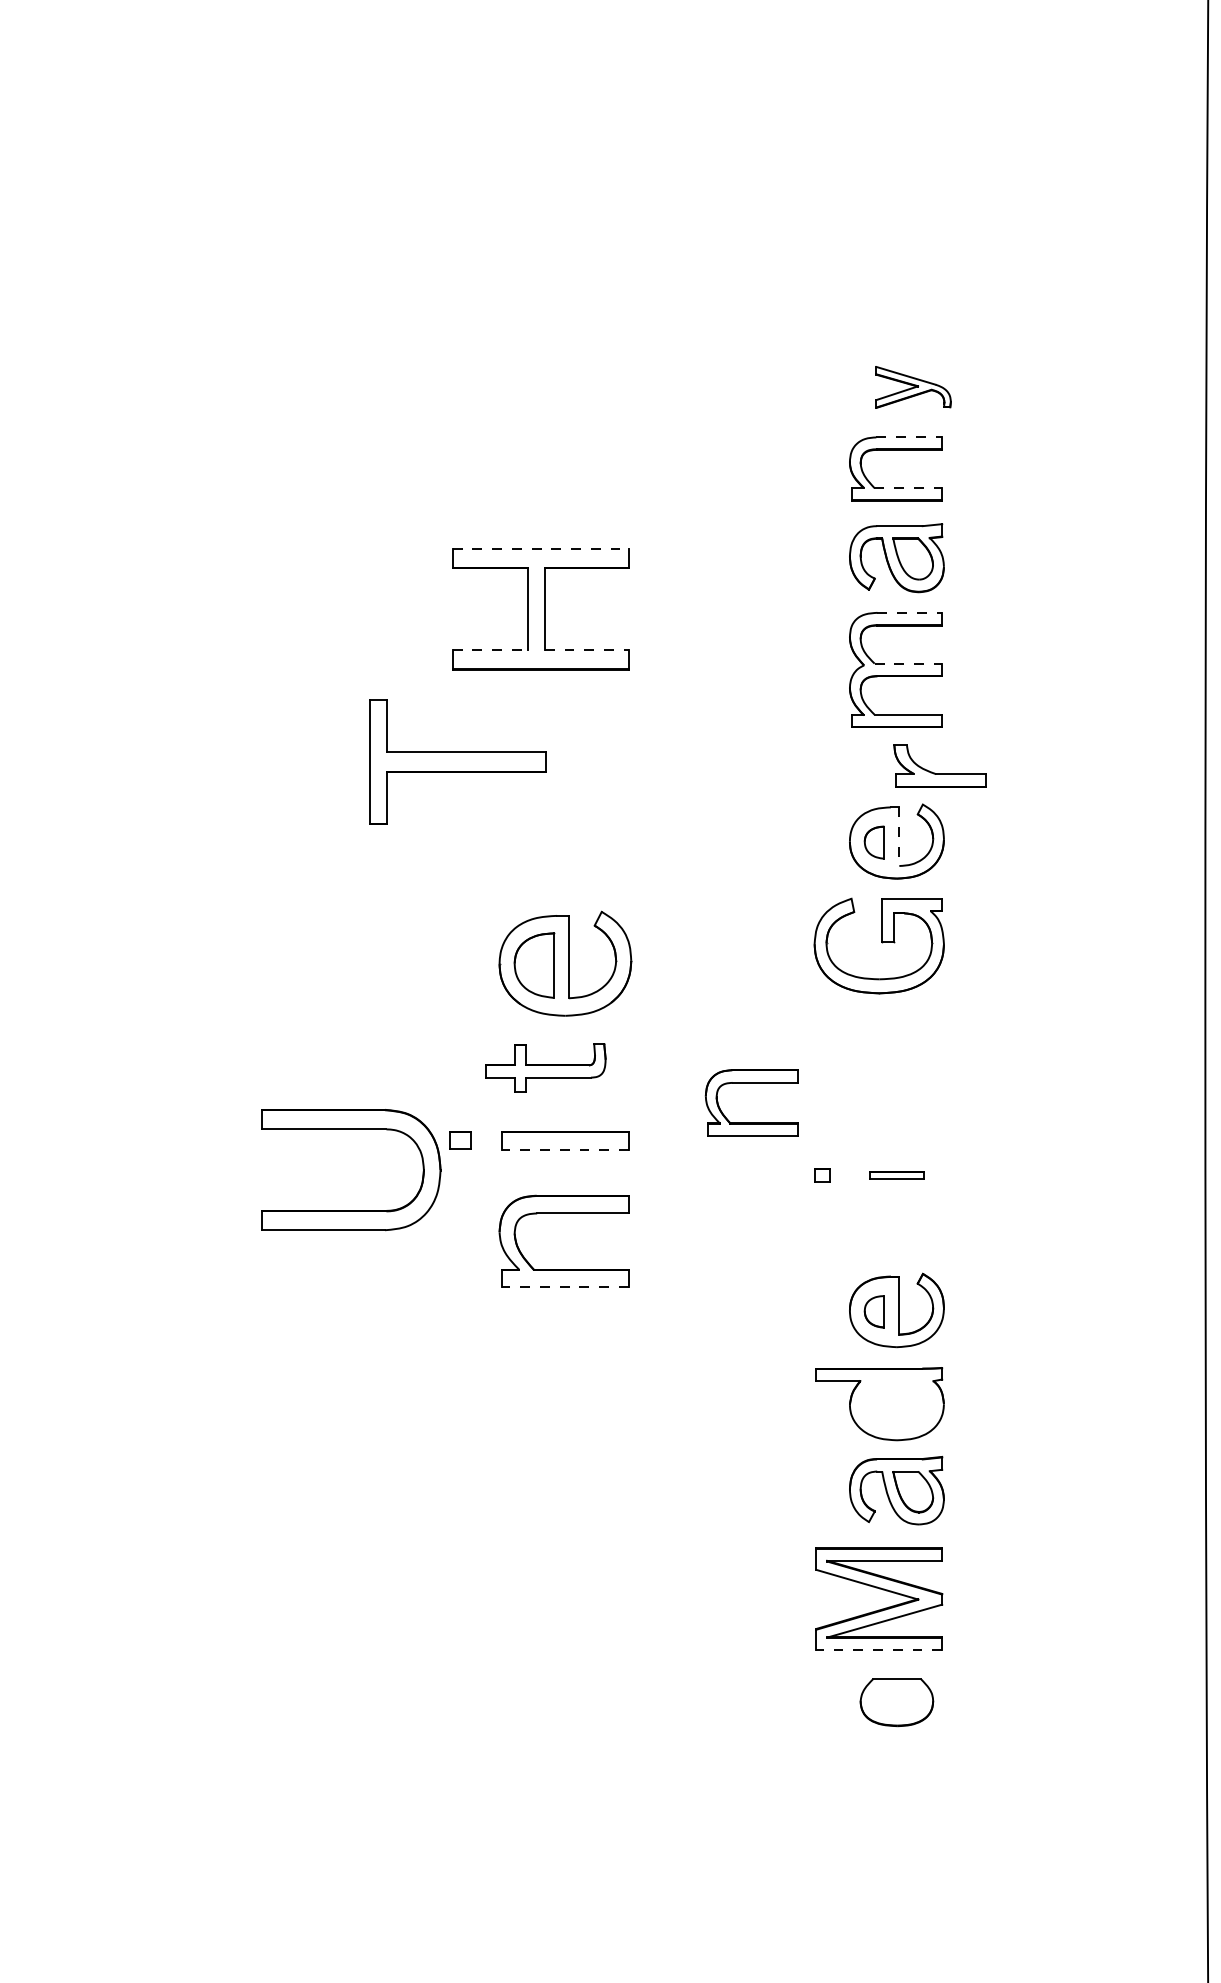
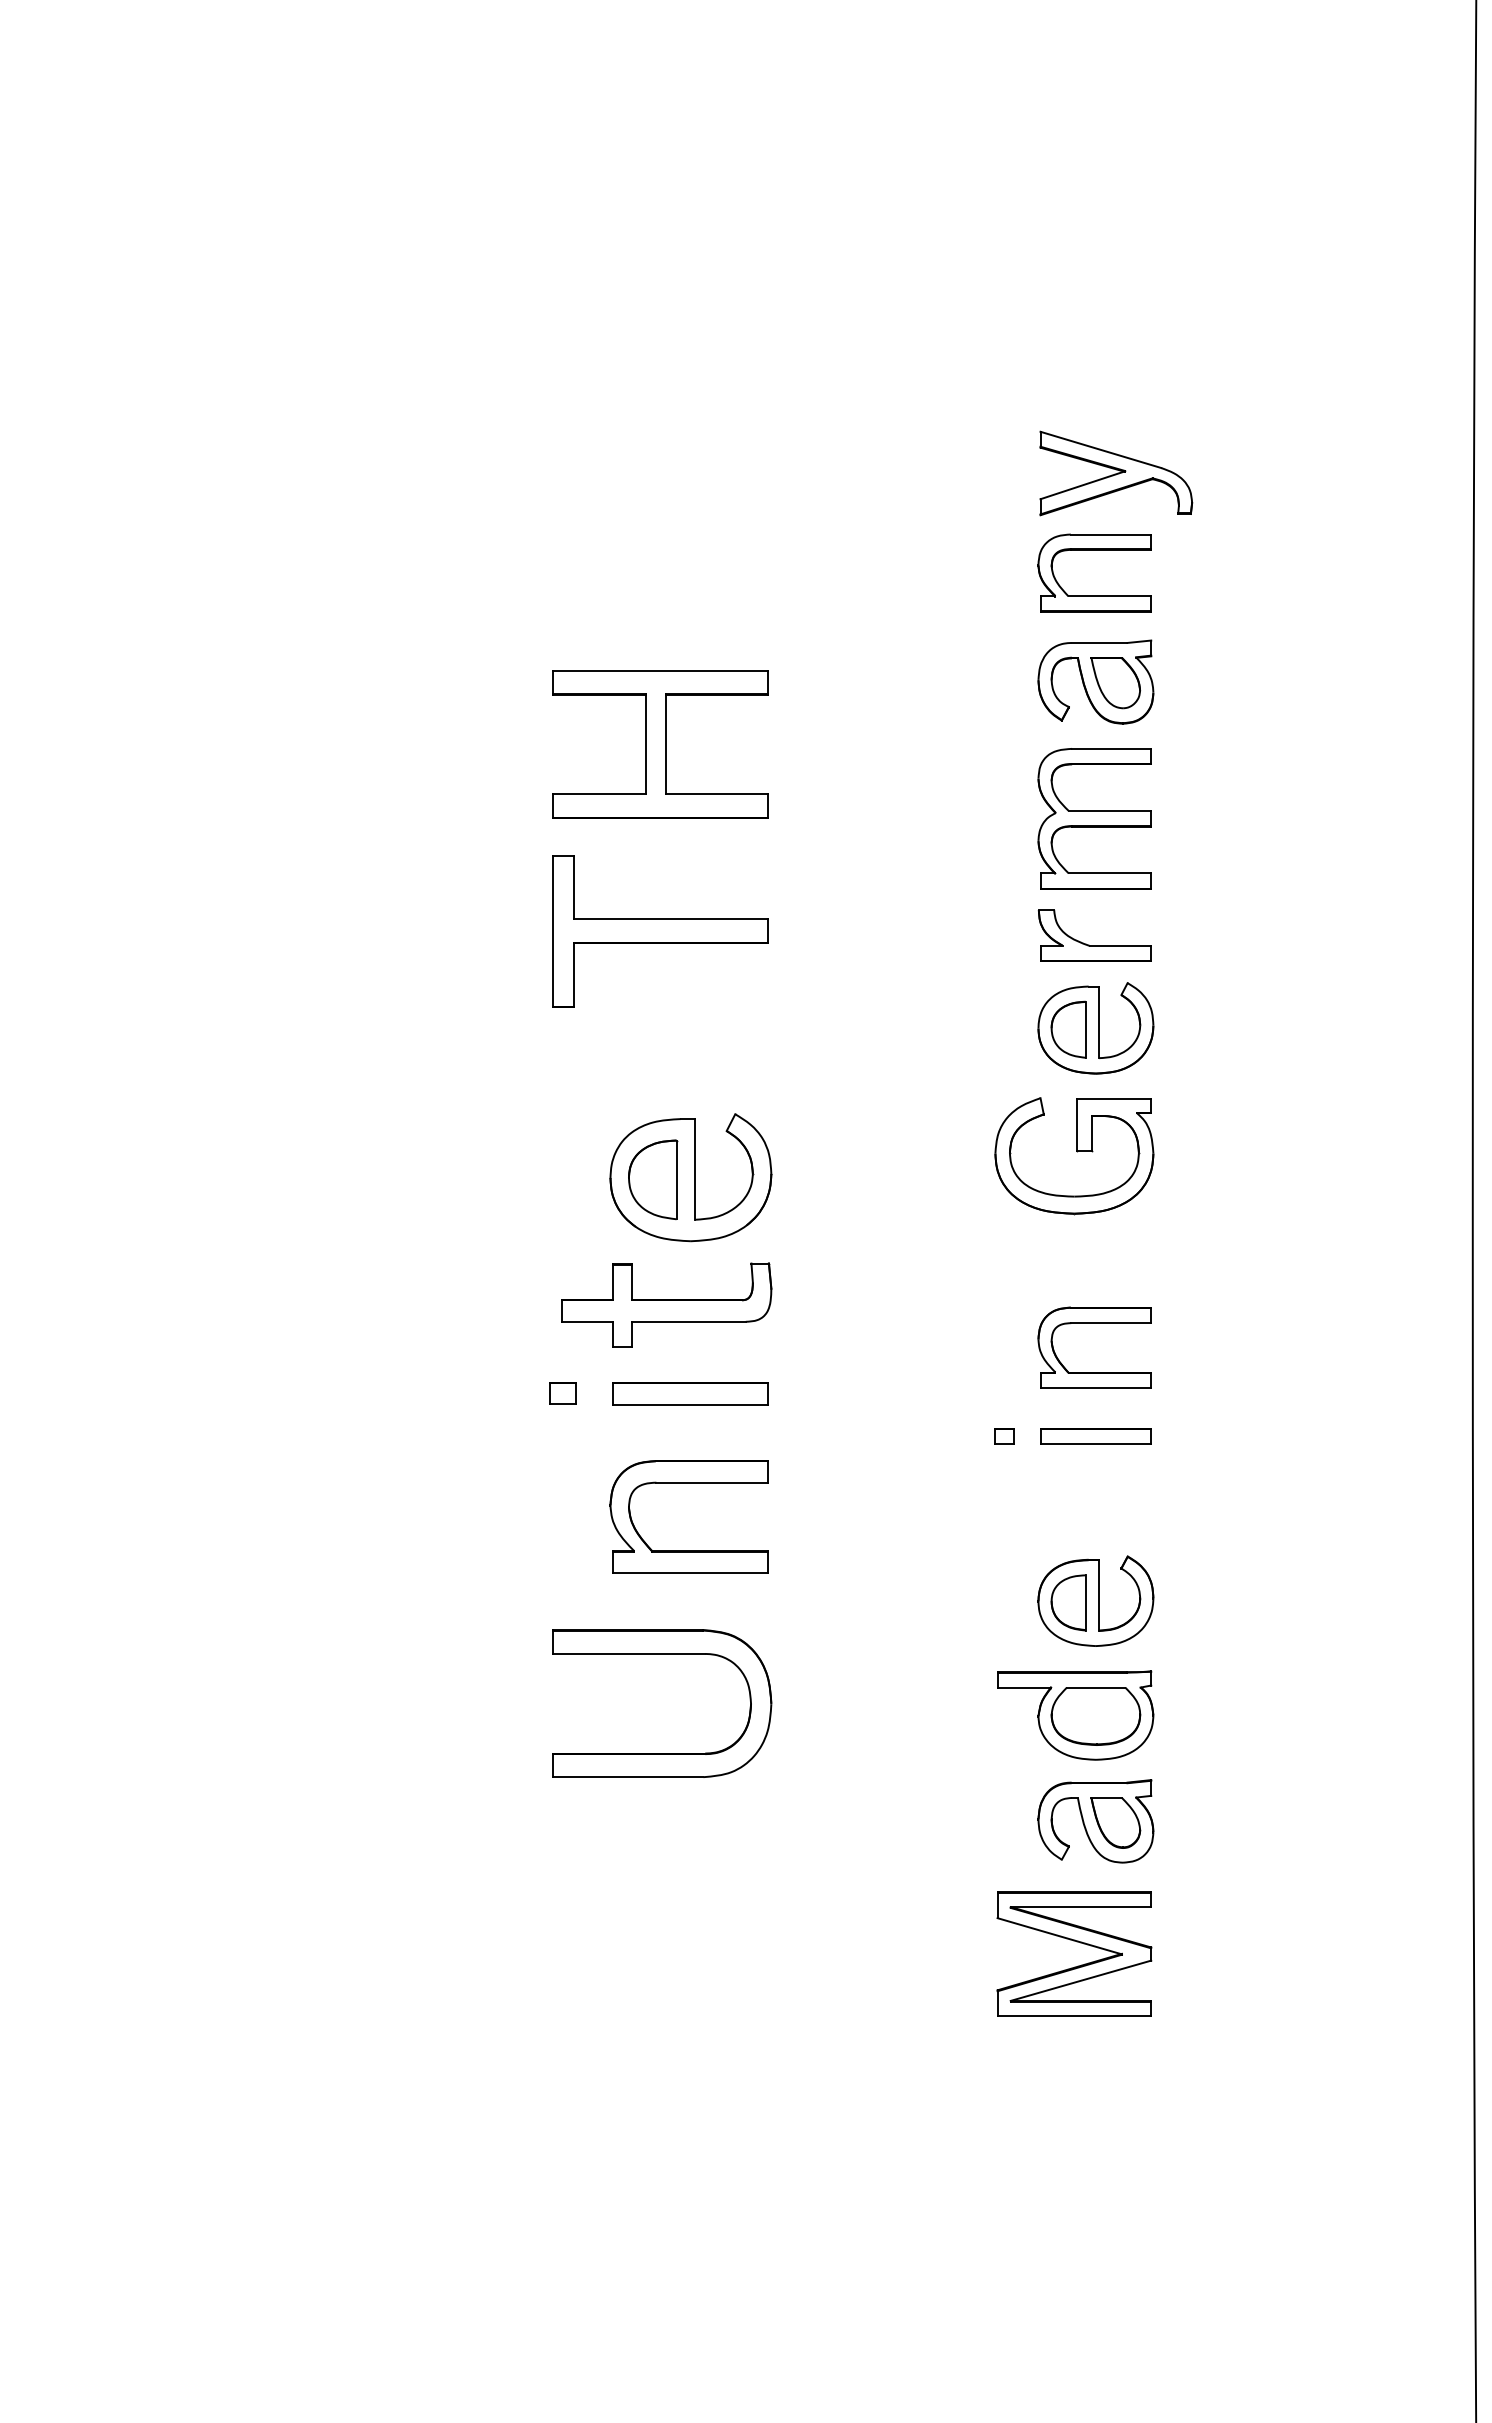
part: (913, 387) -> (1116, 473), size x1.67
line: (909, 437) -> (1111, 534), dashed -> solid
line: (908, 488) -> (1110, 596), dashed -> solid
line: (540, 549) -> (660, 671), dashed -> solid
line: (909, 612) -> (1111, 748), dashed -> solid
line: (490, 650) -> (599, 794), dashed -> solid
line: (587, 650) -> (717, 794), dashed -> solid
line: (908, 663) -> (1110, 810), dashed -> solid
part: (457, 762) -> (660, 931), moved
part: (939, 773) -> (1094, 945), moved
line: (899, 836) -> (1098, 1022), dashed -> solid
part: (874, 842) -> (1068, 1029), size x1.43
part: (545, 1067) -> (666, 1304), size x1.43
part: (751, 1083) -> (1094, 1323), moved
part: (351, 1129) -> (662, 1654), moved
line: (565, 1149) -> (690, 1404), dashed -> solid
part: (896, 1175) -> (1095, 1436), size x1.67
line: (565, 1286) -> (690, 1572), dashed -> solid
part: (874, 1311) -> (1068, 1602), size x1.43
line: (879, 1649) -> (1074, 2015), dashed -> solid
part: (896, 1702) -> (1095, 1716), moved

